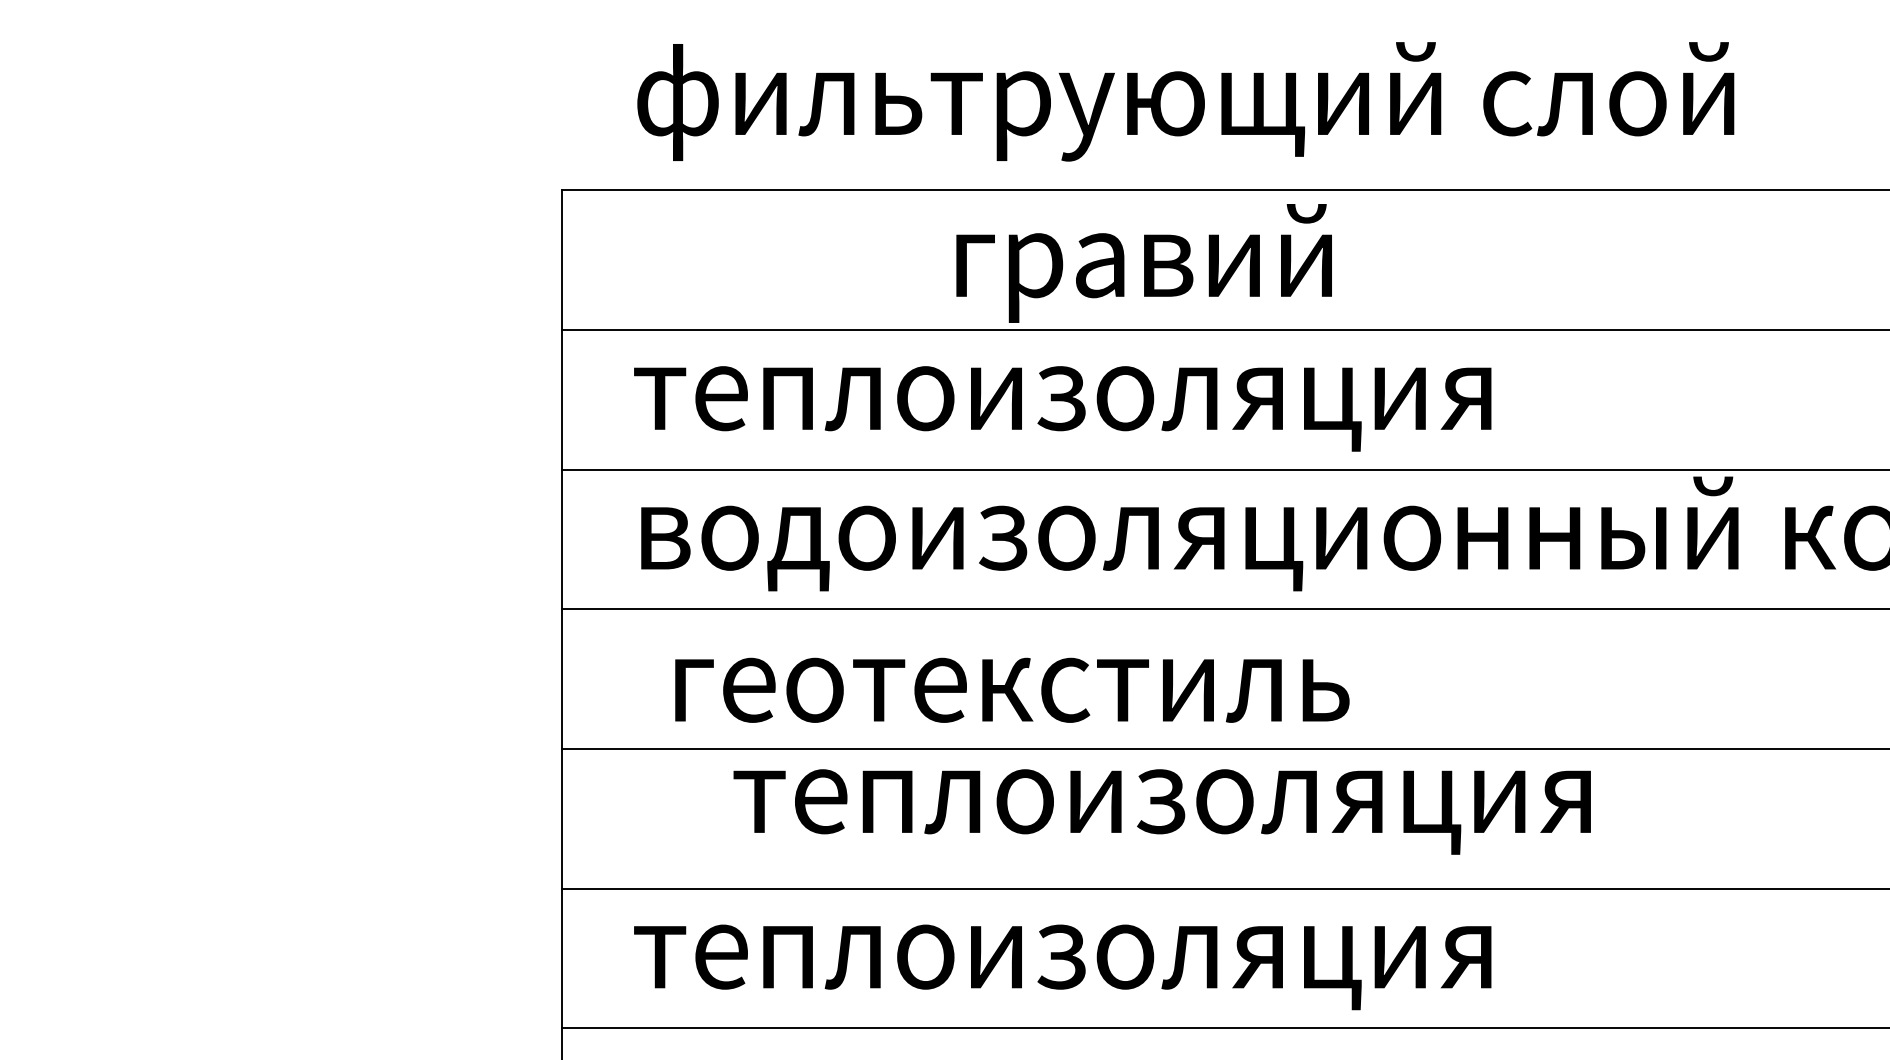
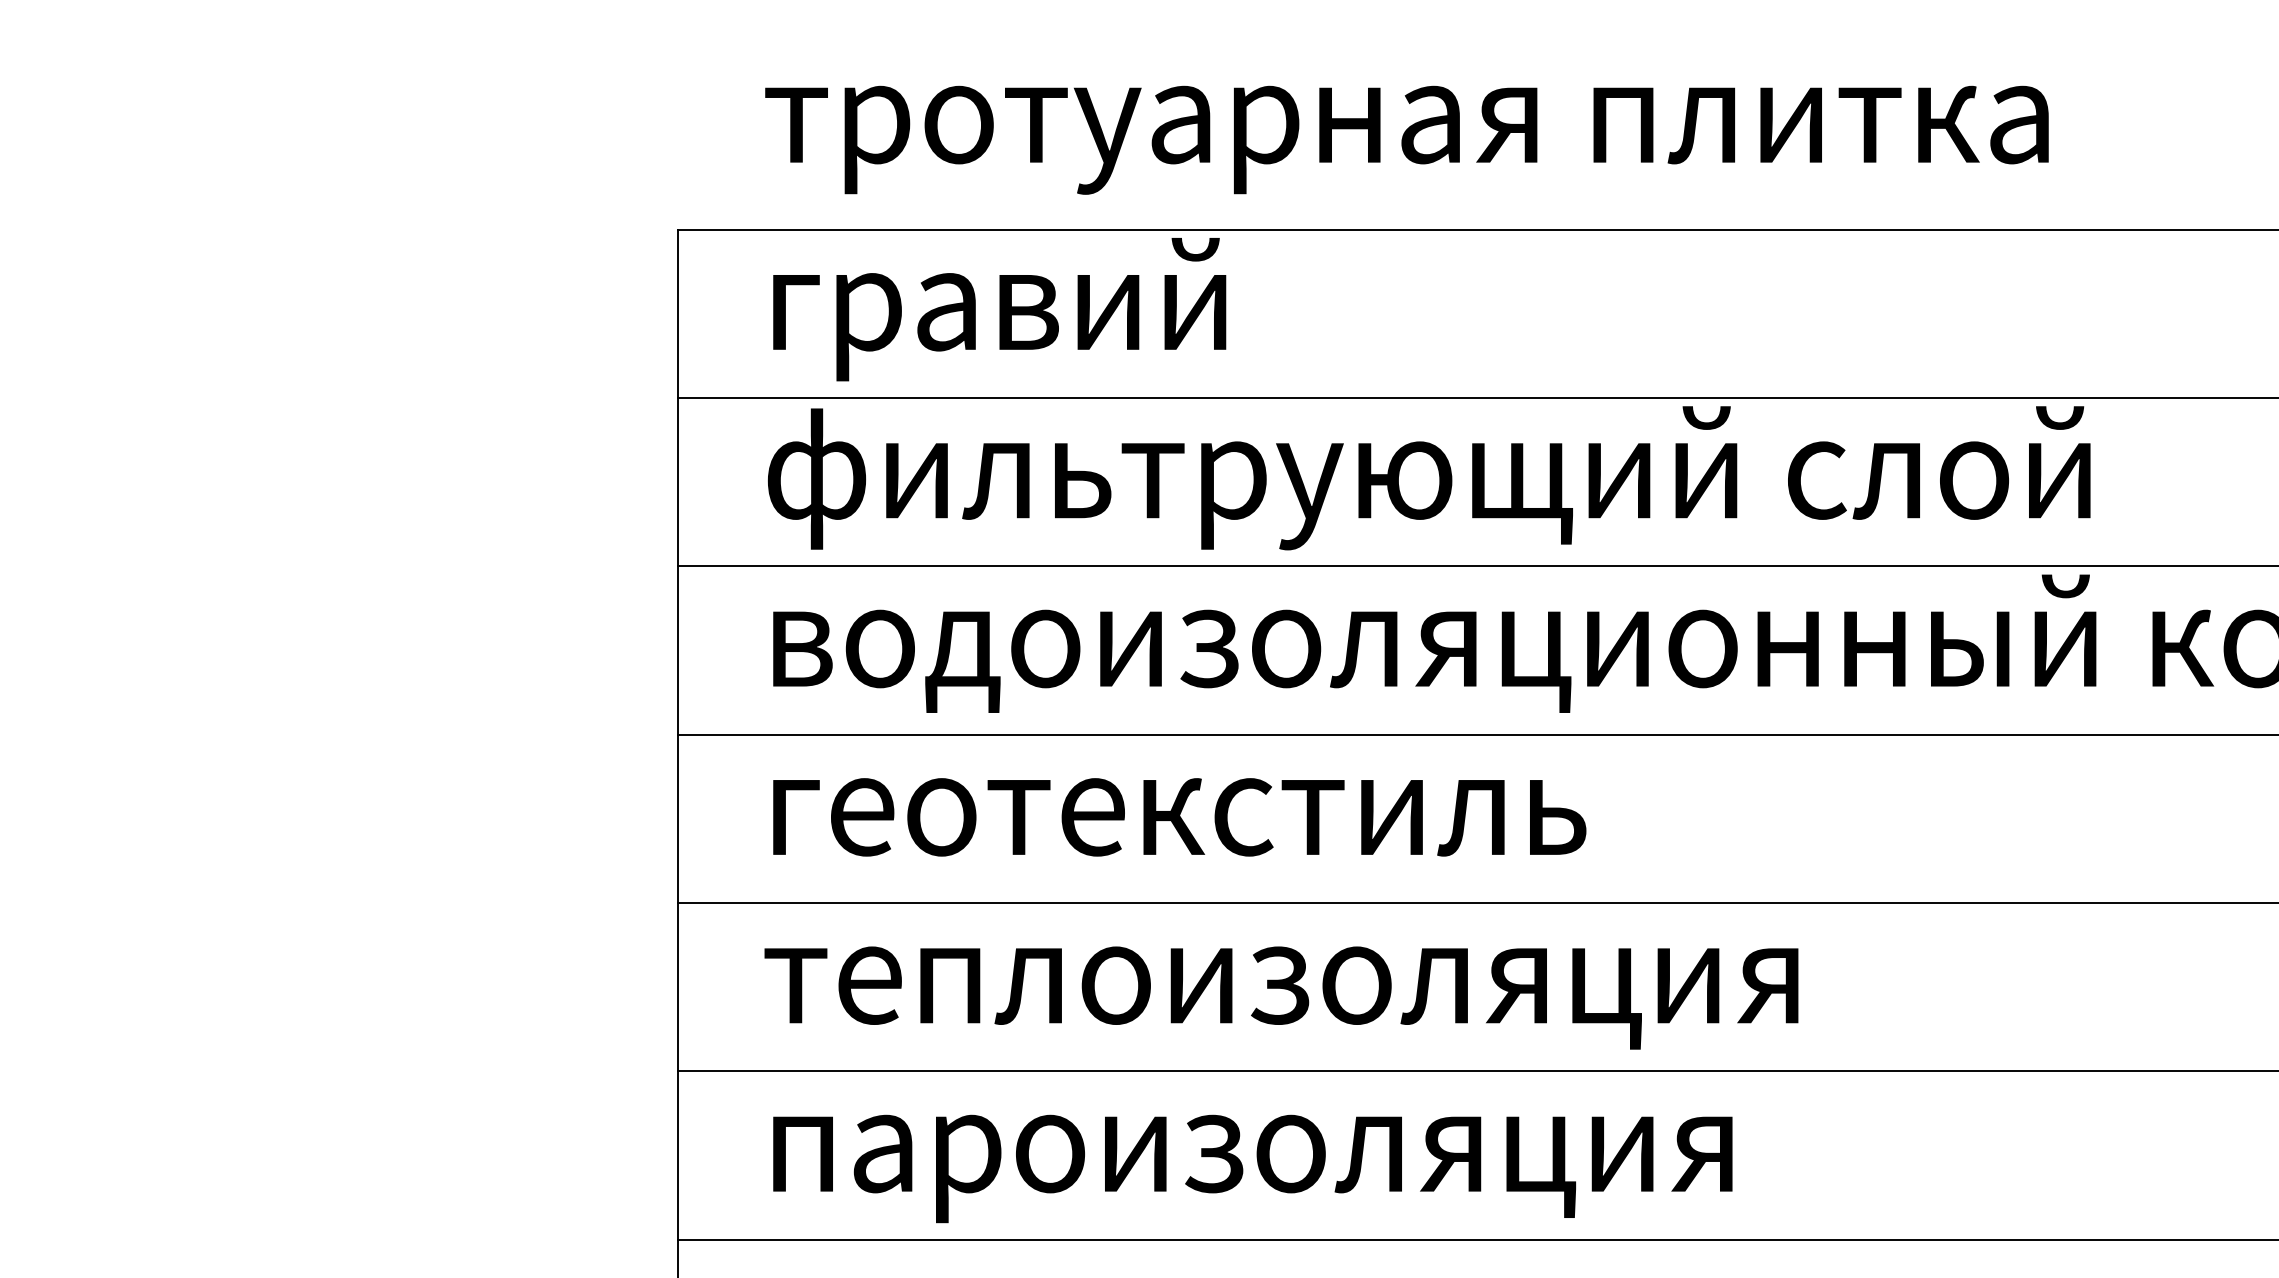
text: (1184, 101) -> (1428, 122), фильтрующий слой -> тротуарная плитка
text: (1144, 263) -> (999, 309), moved
text: (1183, 396) -> (1427, 478), теплоизоляция -> фильтрующий слой
text: (1012, 690) -> (1179, 817), moved
text: (1162, 811) -> (1281, 997), moved
text: (1062, 969) -> (1281, 1168), теплоизоляция -> пароизоляция

